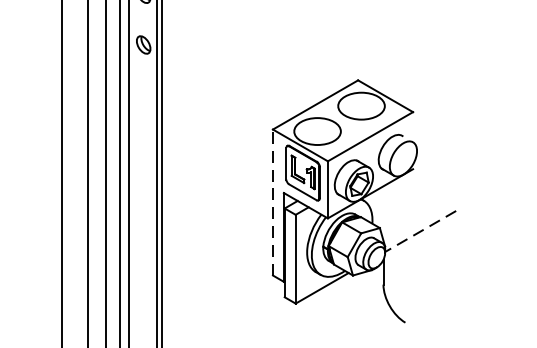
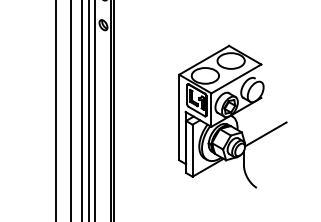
line: (273, 202) -> (179, 117), dashed -> solid
line: (420, 231) -> (265, 134), dashed -> solid

